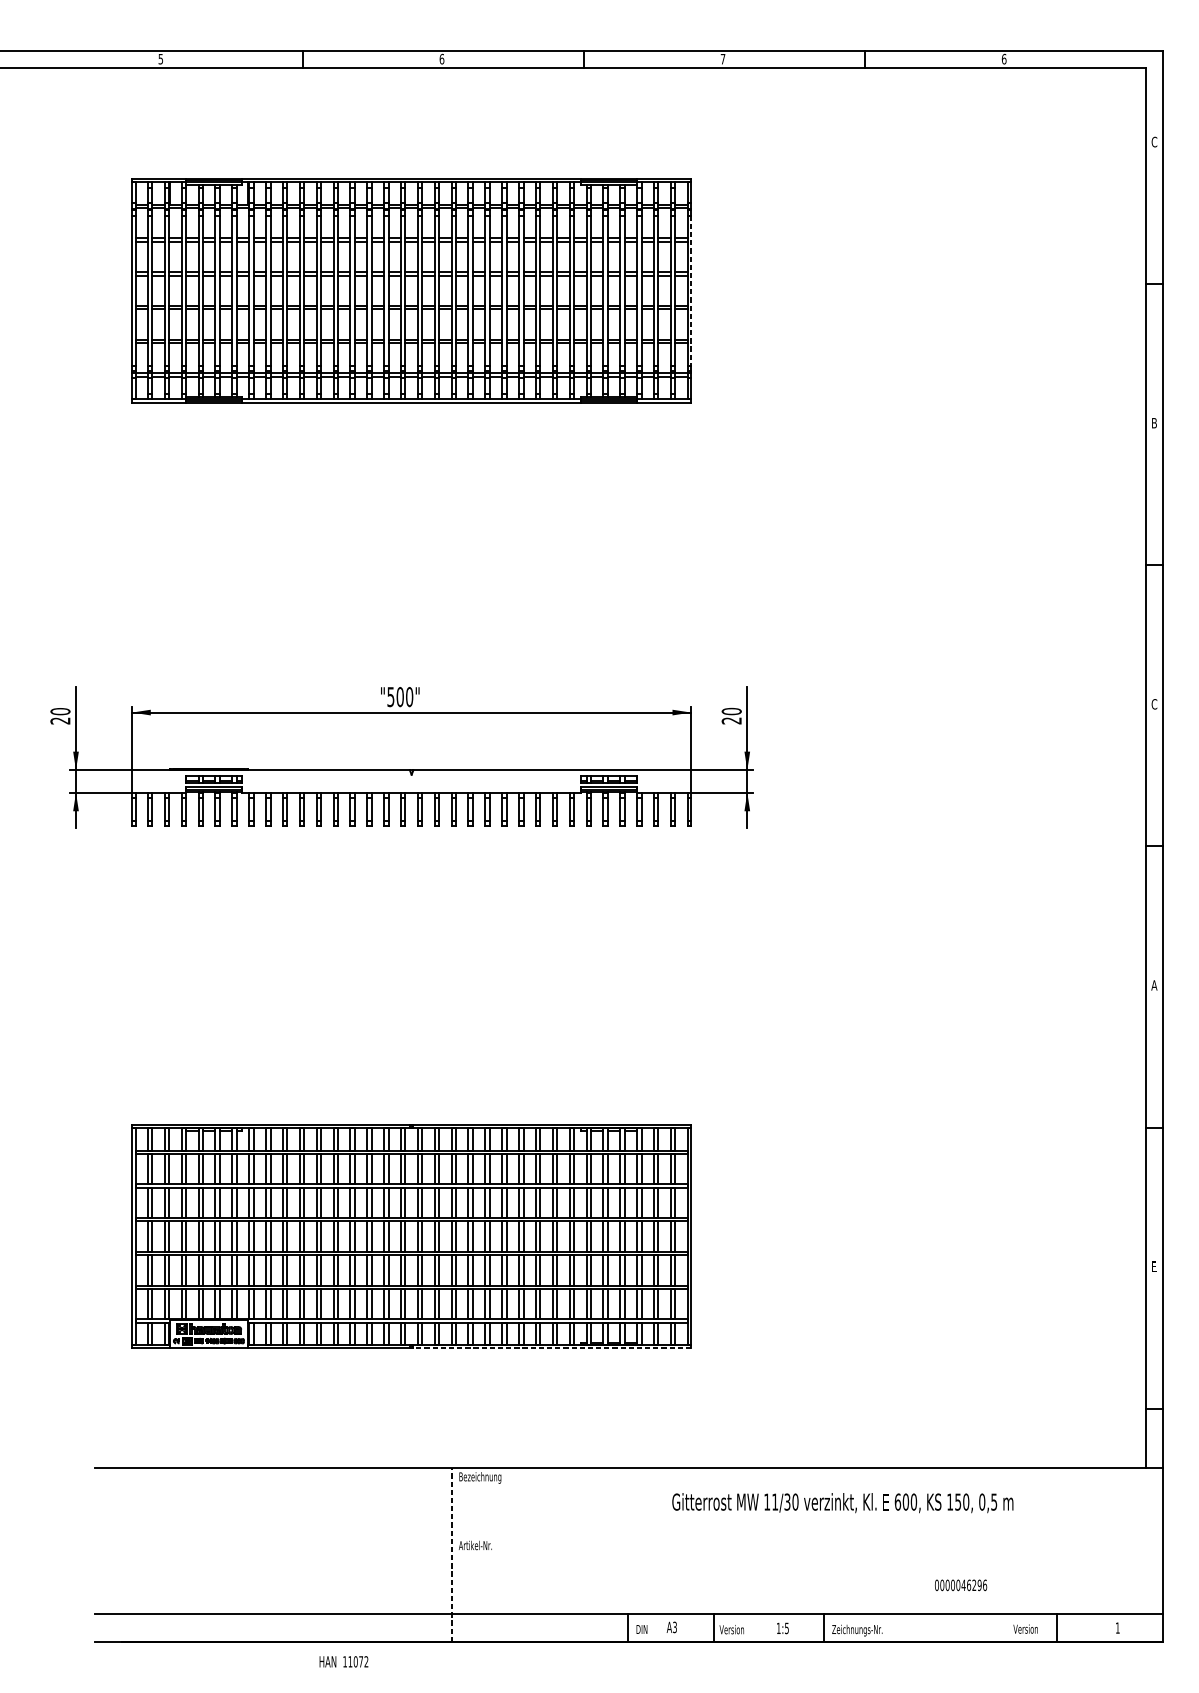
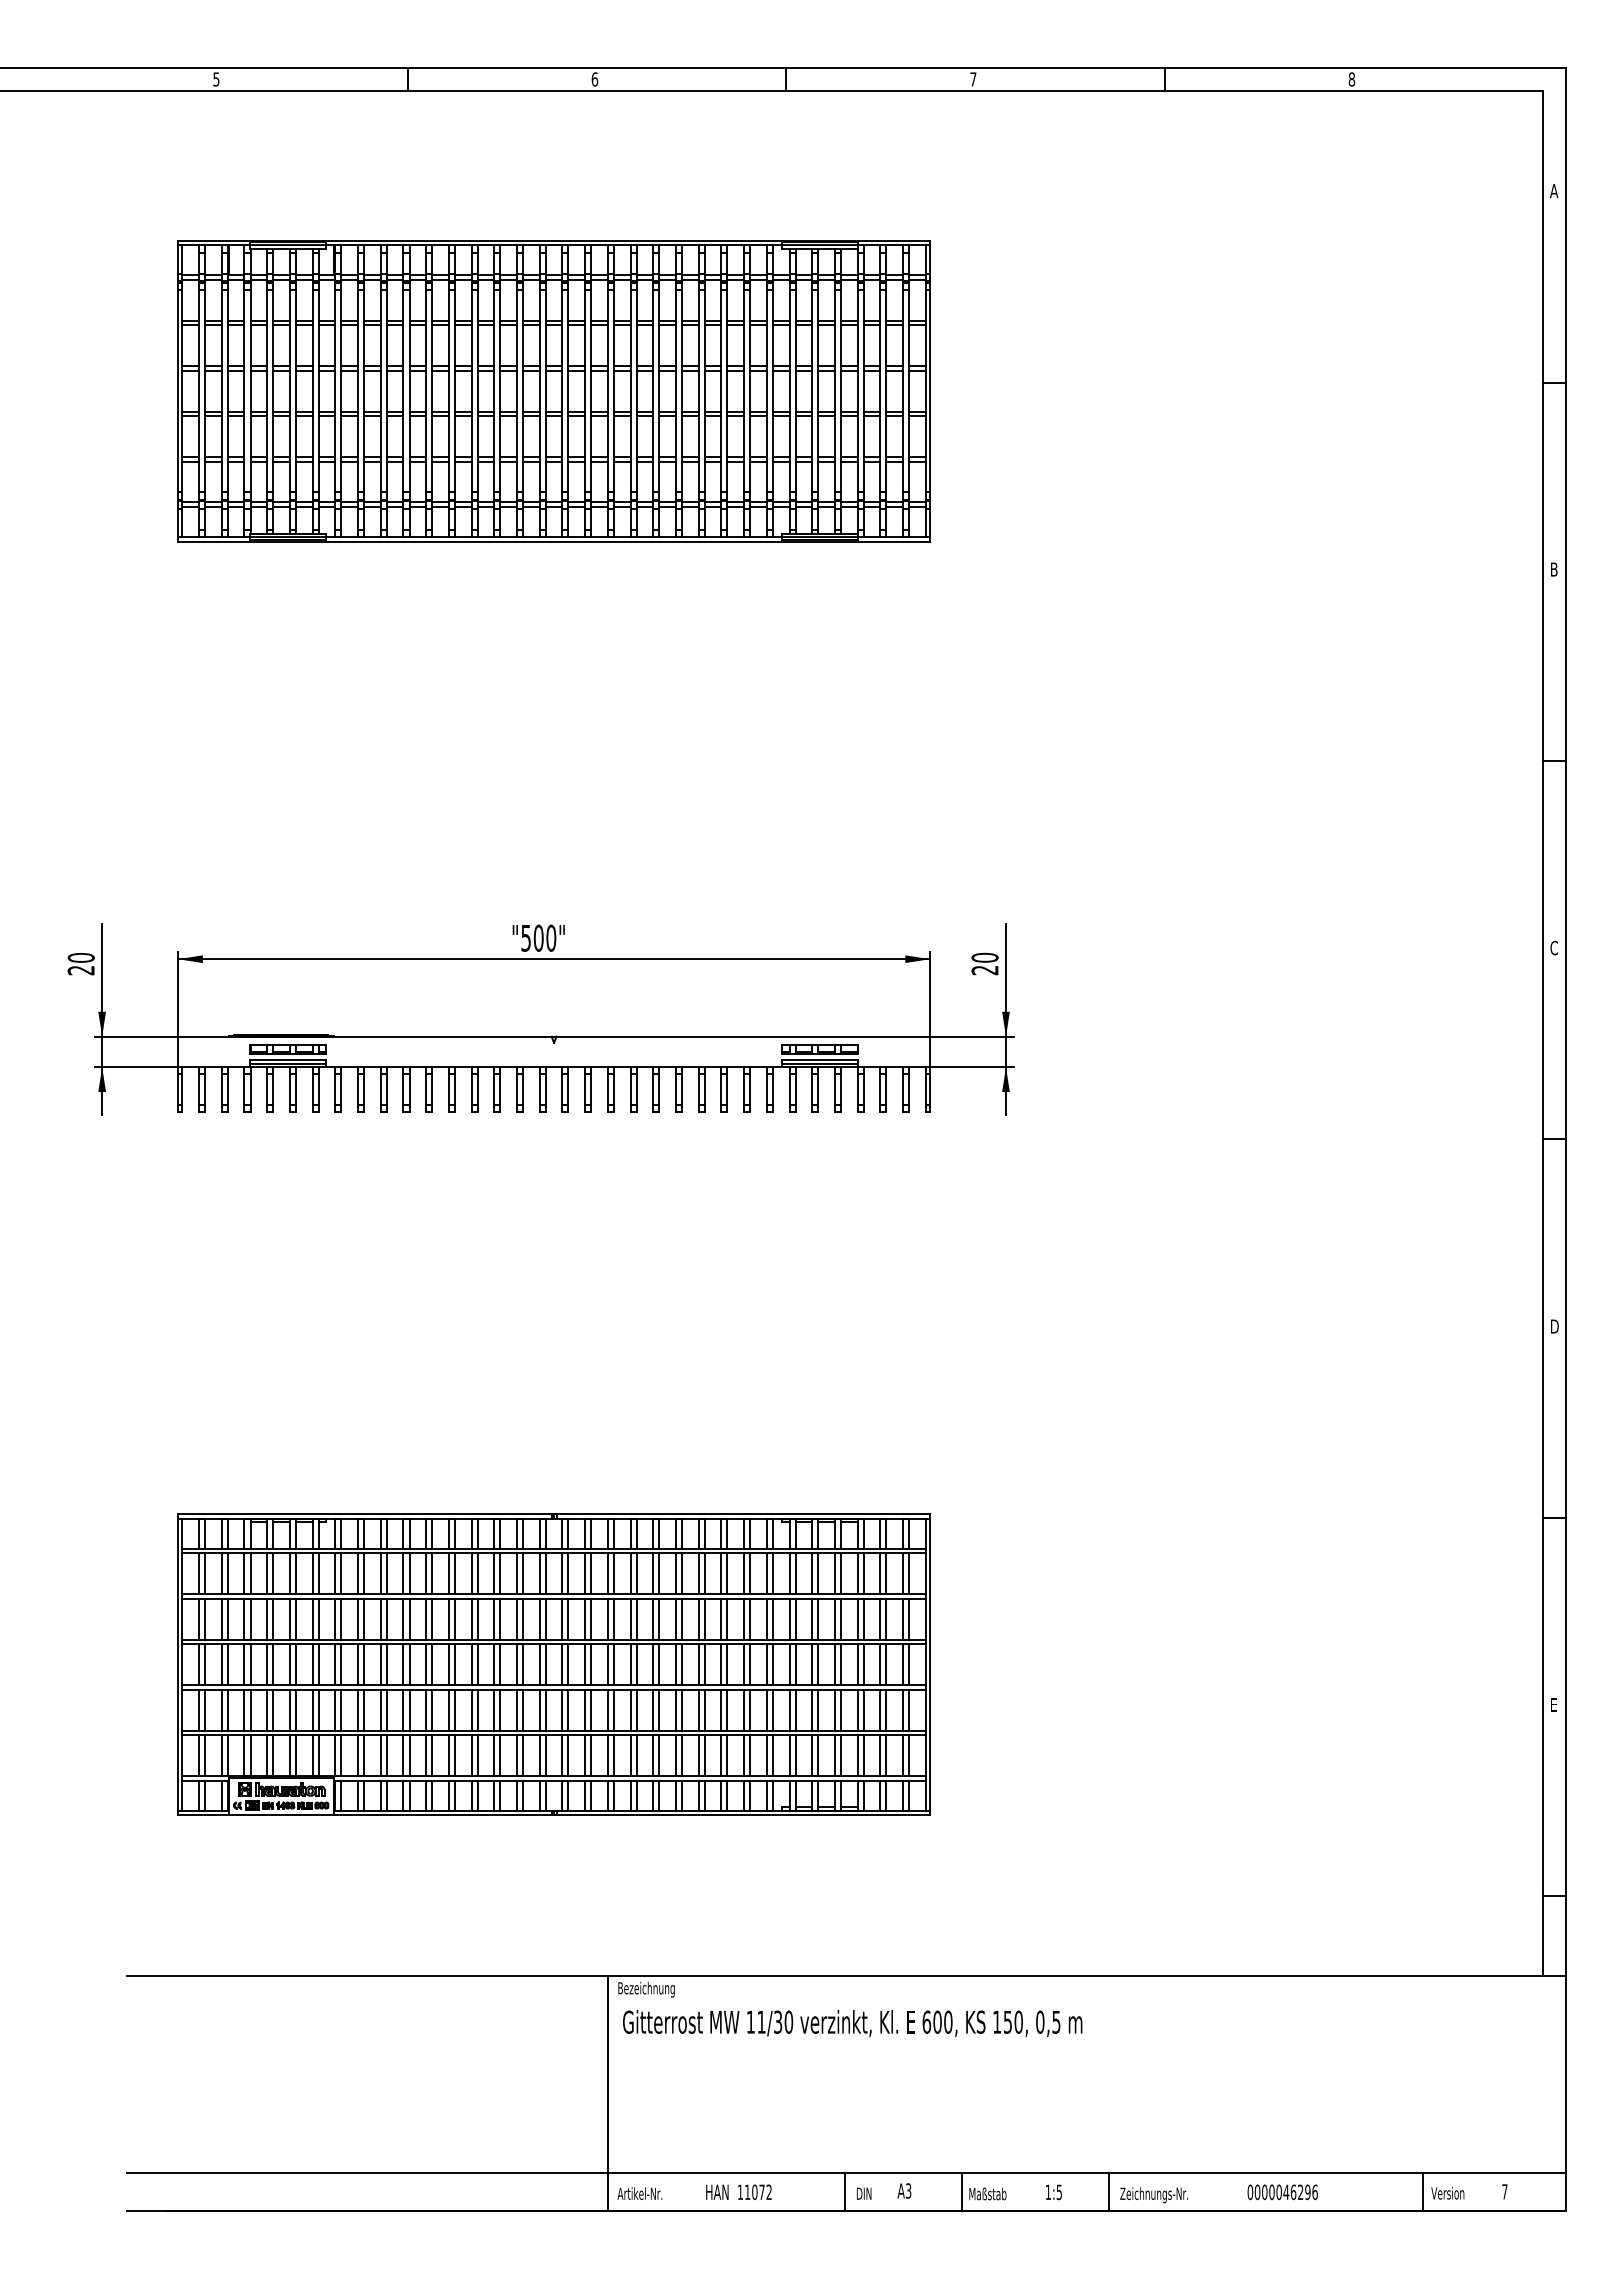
text: (1003, 59) -> (1351, 79), 6 -> 8
text: (1154, 141) -> (1554, 190), C -> A
line: (691, 290) -> (930, 391), dashed -> solid
text: (1154, 985) -> (1554, 1326), A -> D
line: (552, 1348) -> (743, 1815), dashed -> solid
text: (842, 1503) -> (852, 2023), moved
text: (475, 1545) -> (639, 2193), moved
line: (452, 1554) -> (608, 2092), dashed -> solid
text: (960, 1585) -> (1282, 2192), moved
text: (1117, 1627) -> (1504, 2191), 1 -> 7
text: (1025, 1628) -> (1447, 2192), moved
text: (733, 1629) -> (987, 2193), Version -> Maßstab
text: (343, 1661) -> (738, 2191), moved

